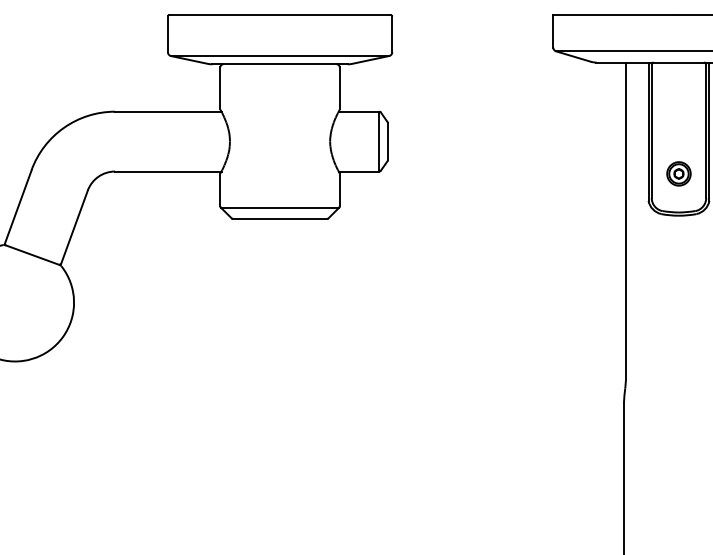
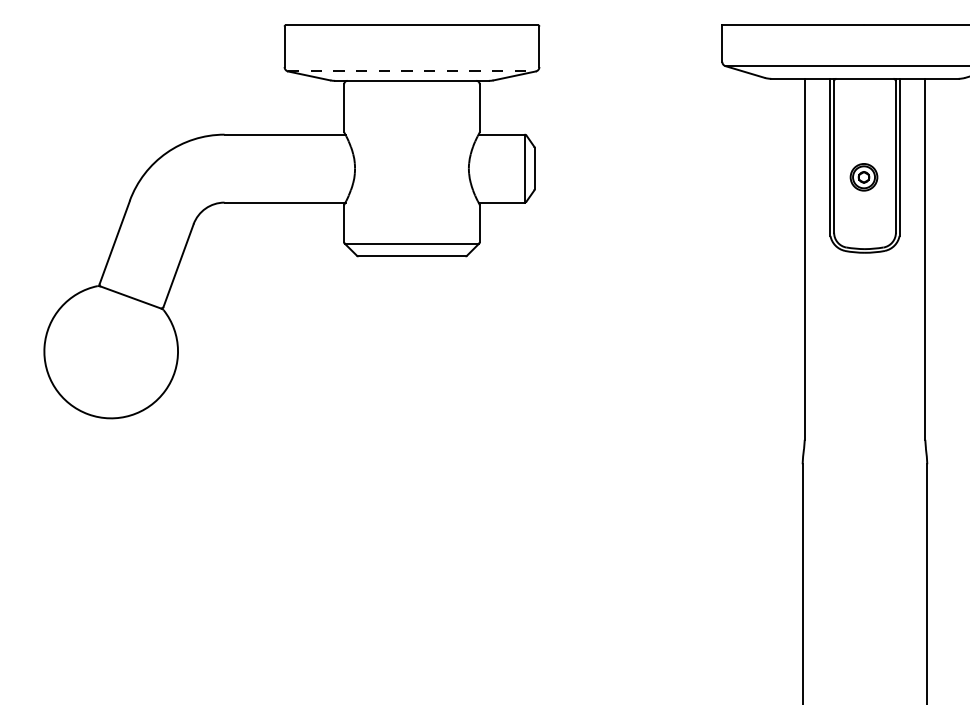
line: (279, 56) -> (411, 71), solid -> dashed
part: (678, 174) -> (863, 177), moved

